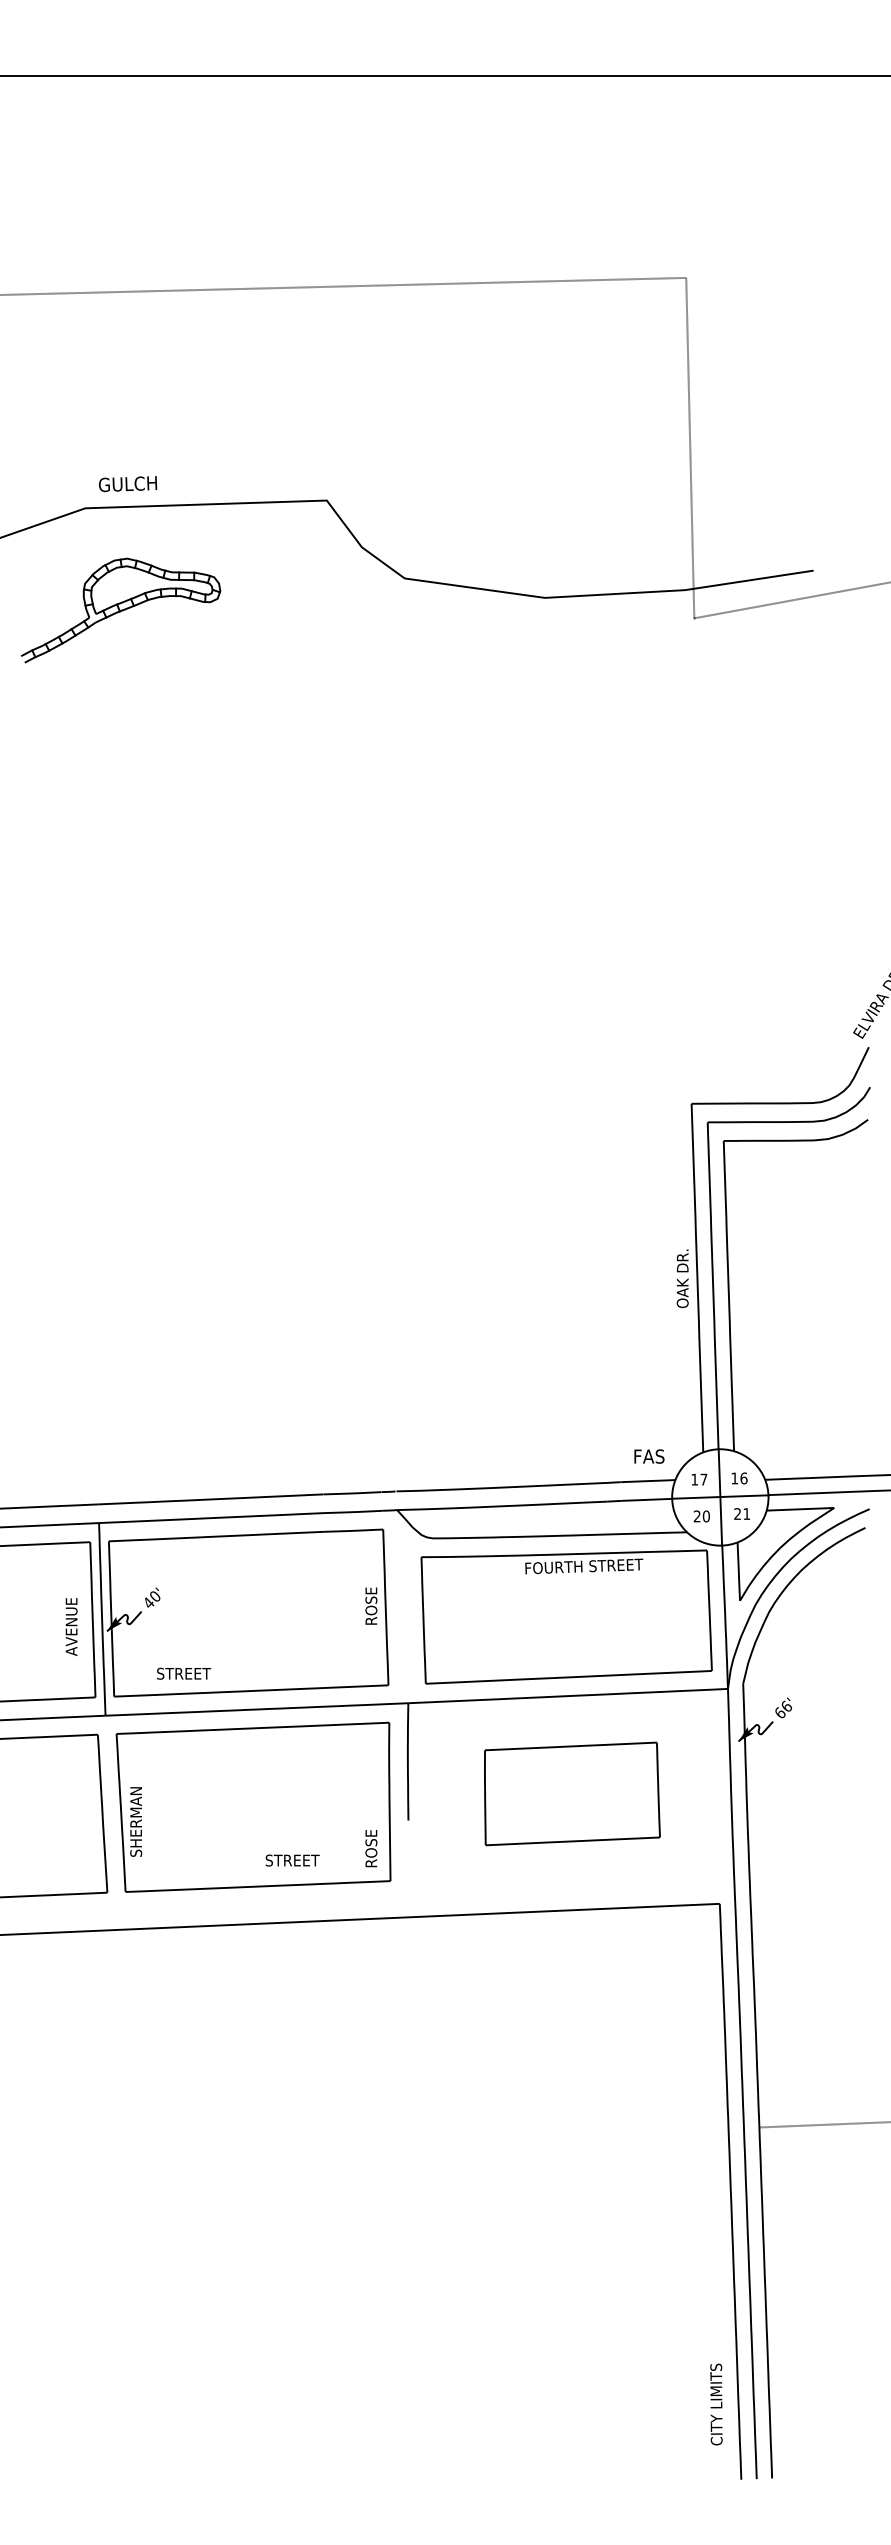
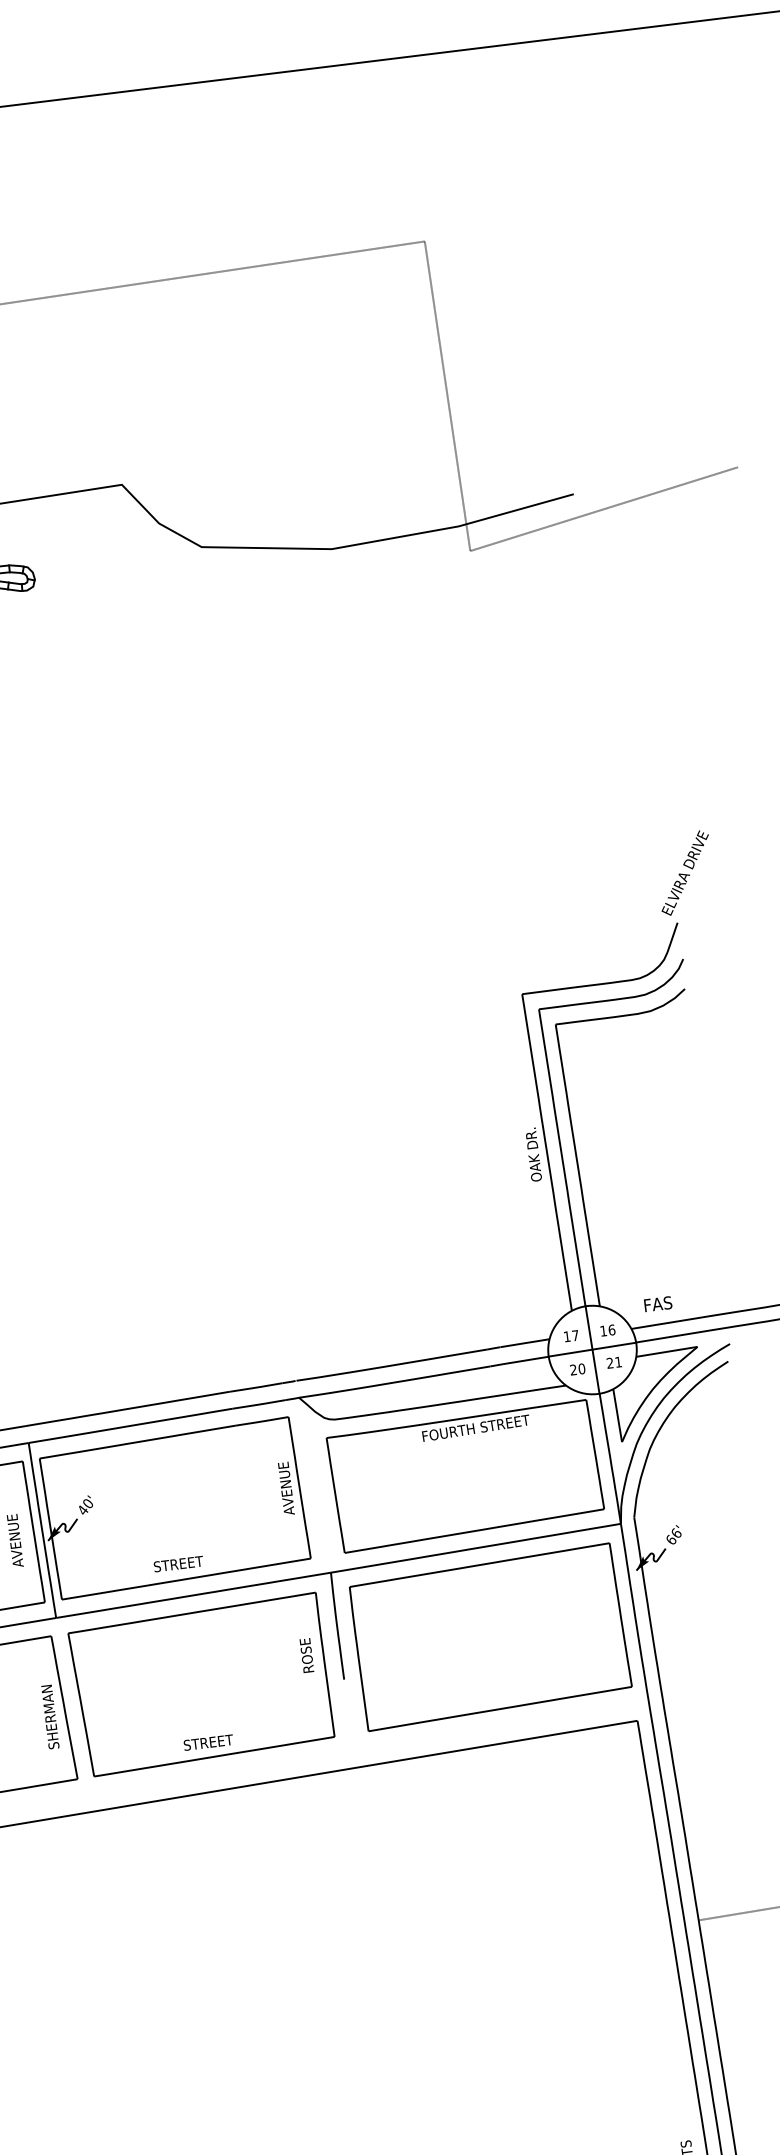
text: (649, 1456) -> (658, 1304), moved
text: (371, 1606) -> (286, 1488), ROSE -> AVENUE
text: (184, 1673) -> (179, 1563), moved
part: (572, 1793) -> (490, 1636), size x1.67
text: (136, 1821) -> (50, 1716), moved
text: (371, 1848) -> (307, 1655), moved
text: (292, 1860) -> (208, 1742), moved

